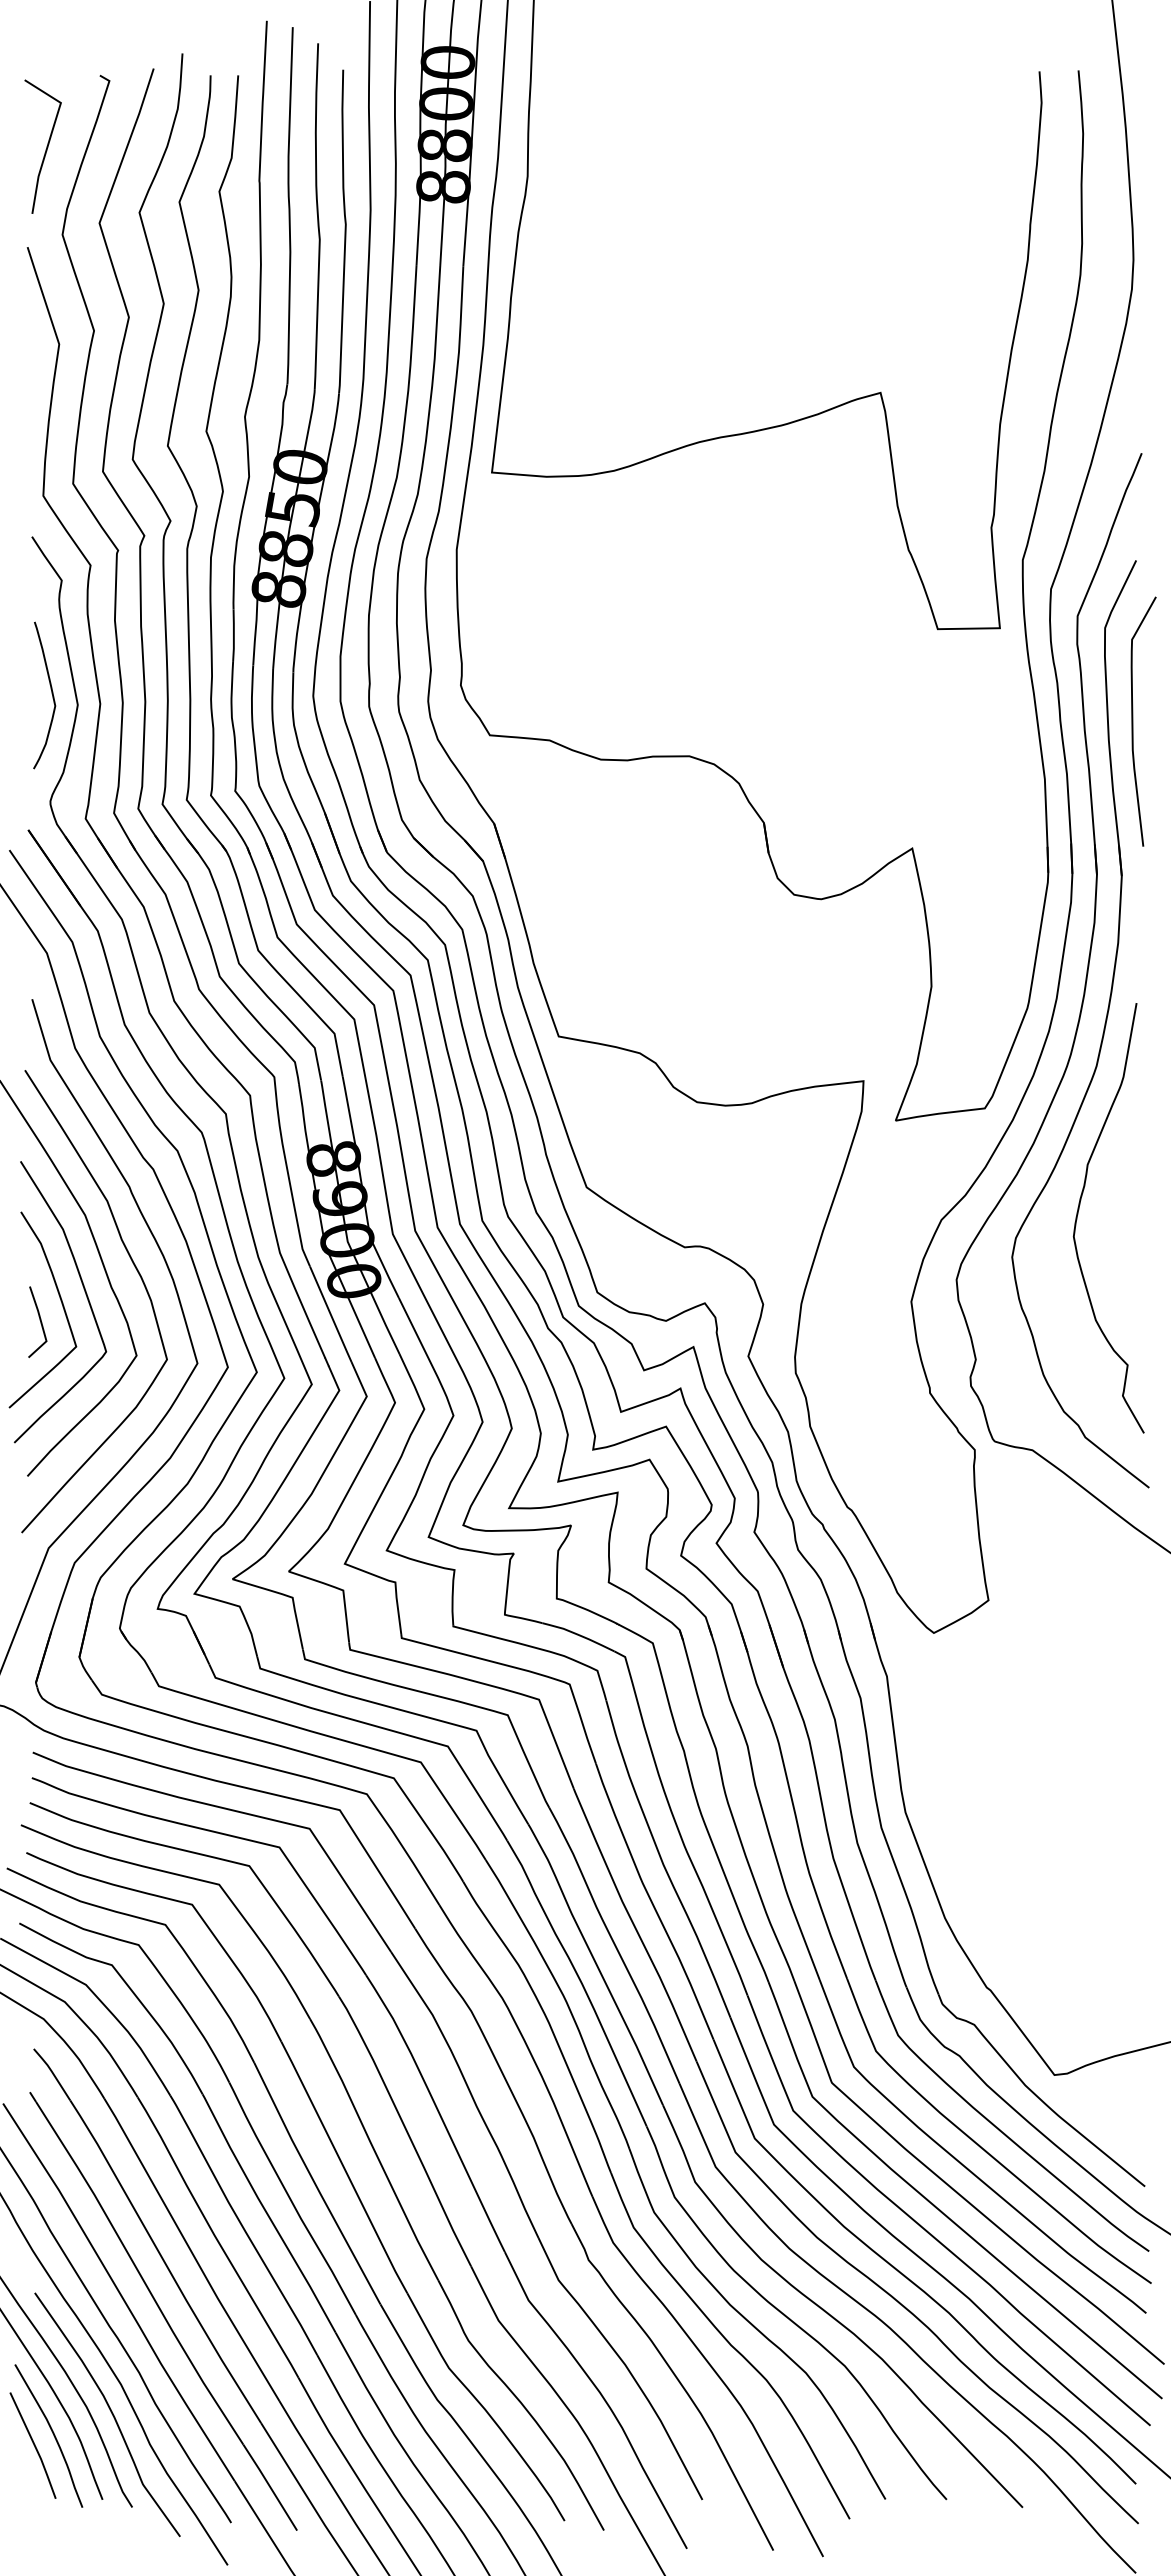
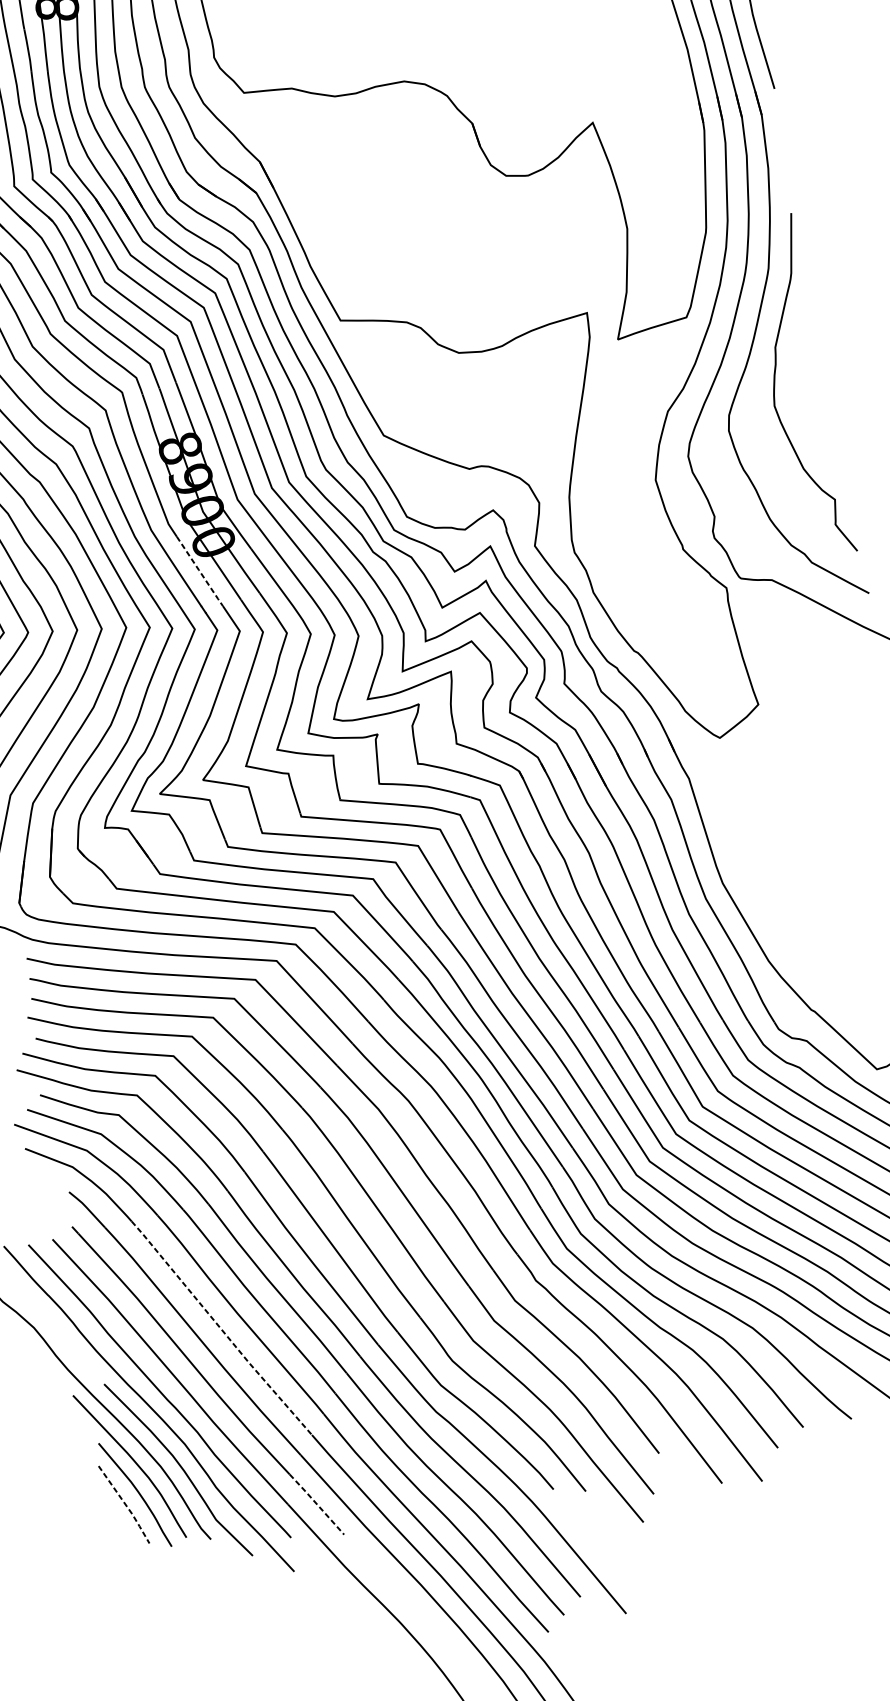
line: (330, 1314) -> (199, 571), solid -> dashed
line: (190, 2250) -> (220, 1328), solid -> dashed
line: (35, 2446) -> (126, 1505), solid -> dashed
line: (270, 2487) -> (317, 1504), solid -> dashed

